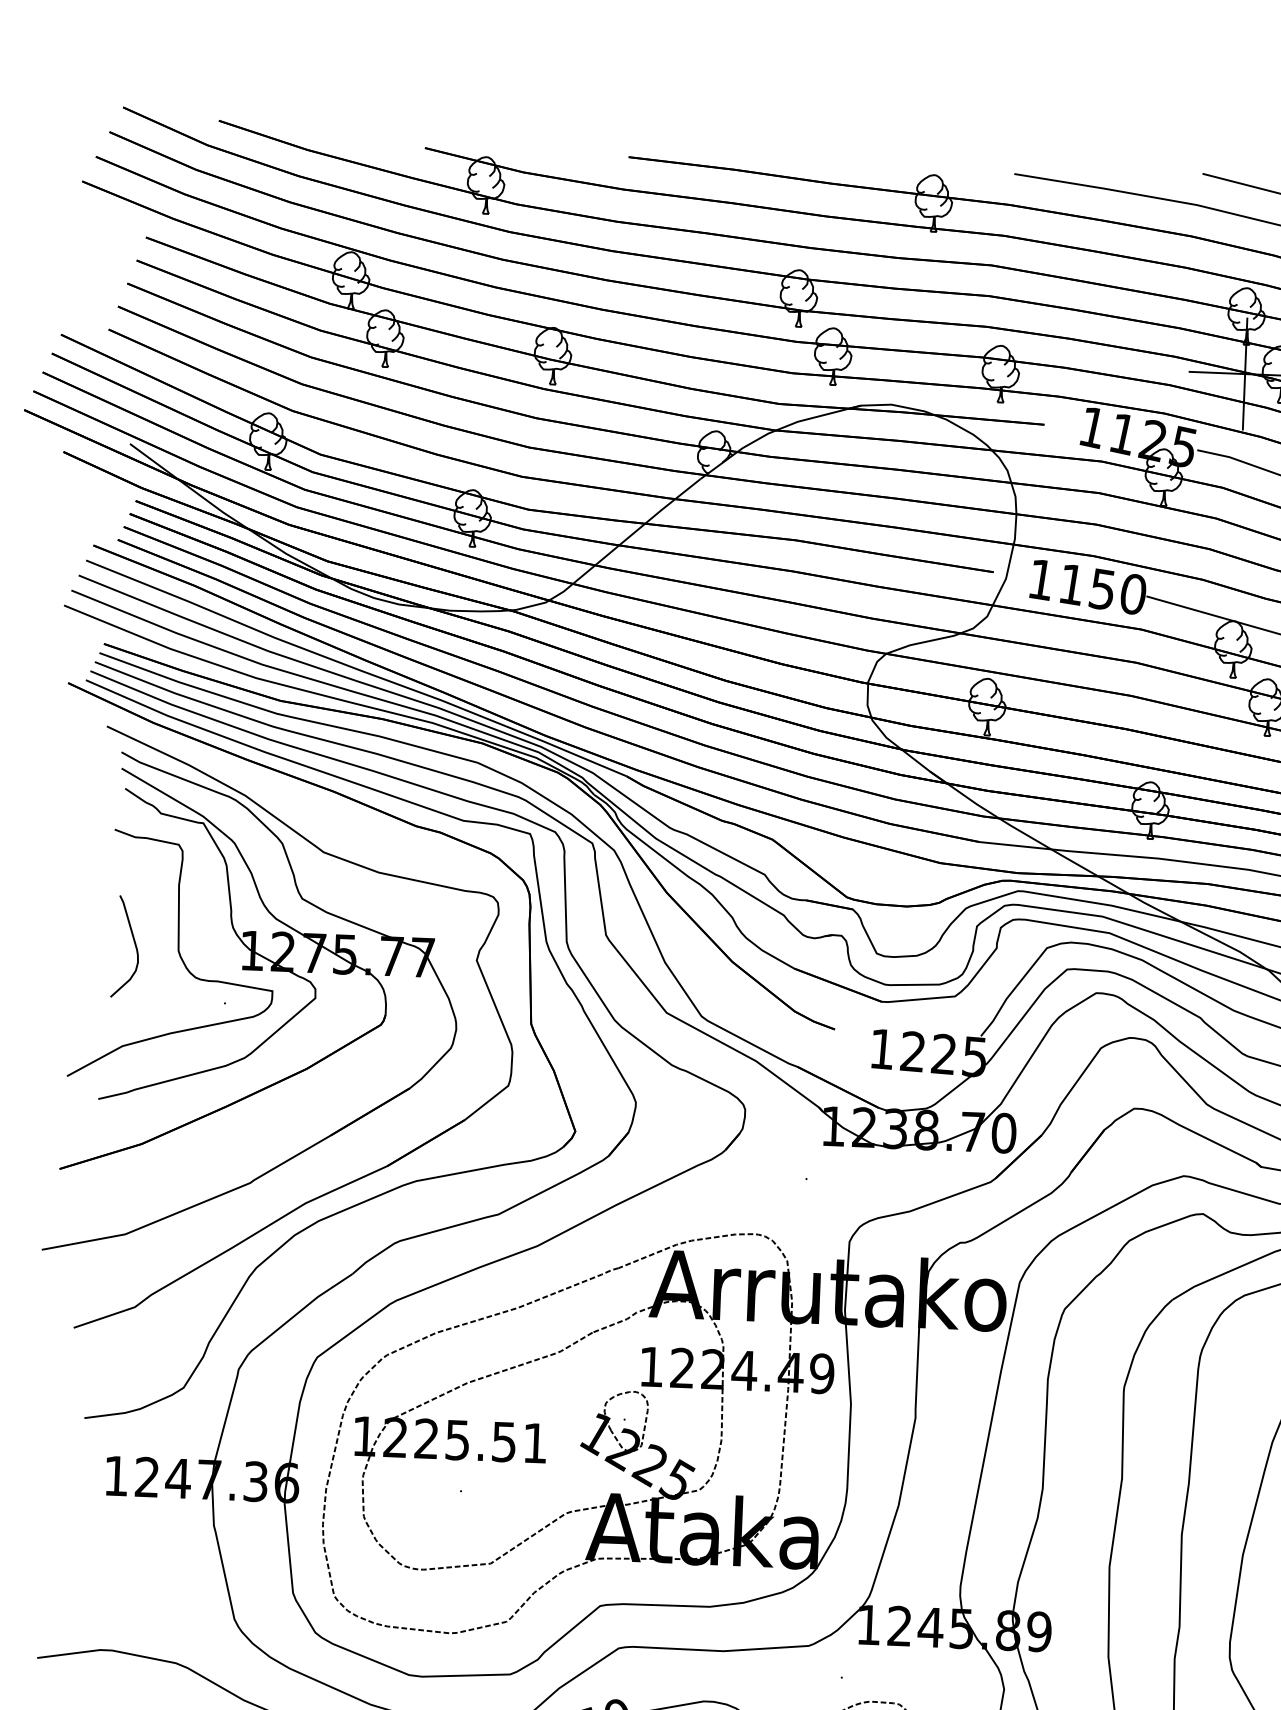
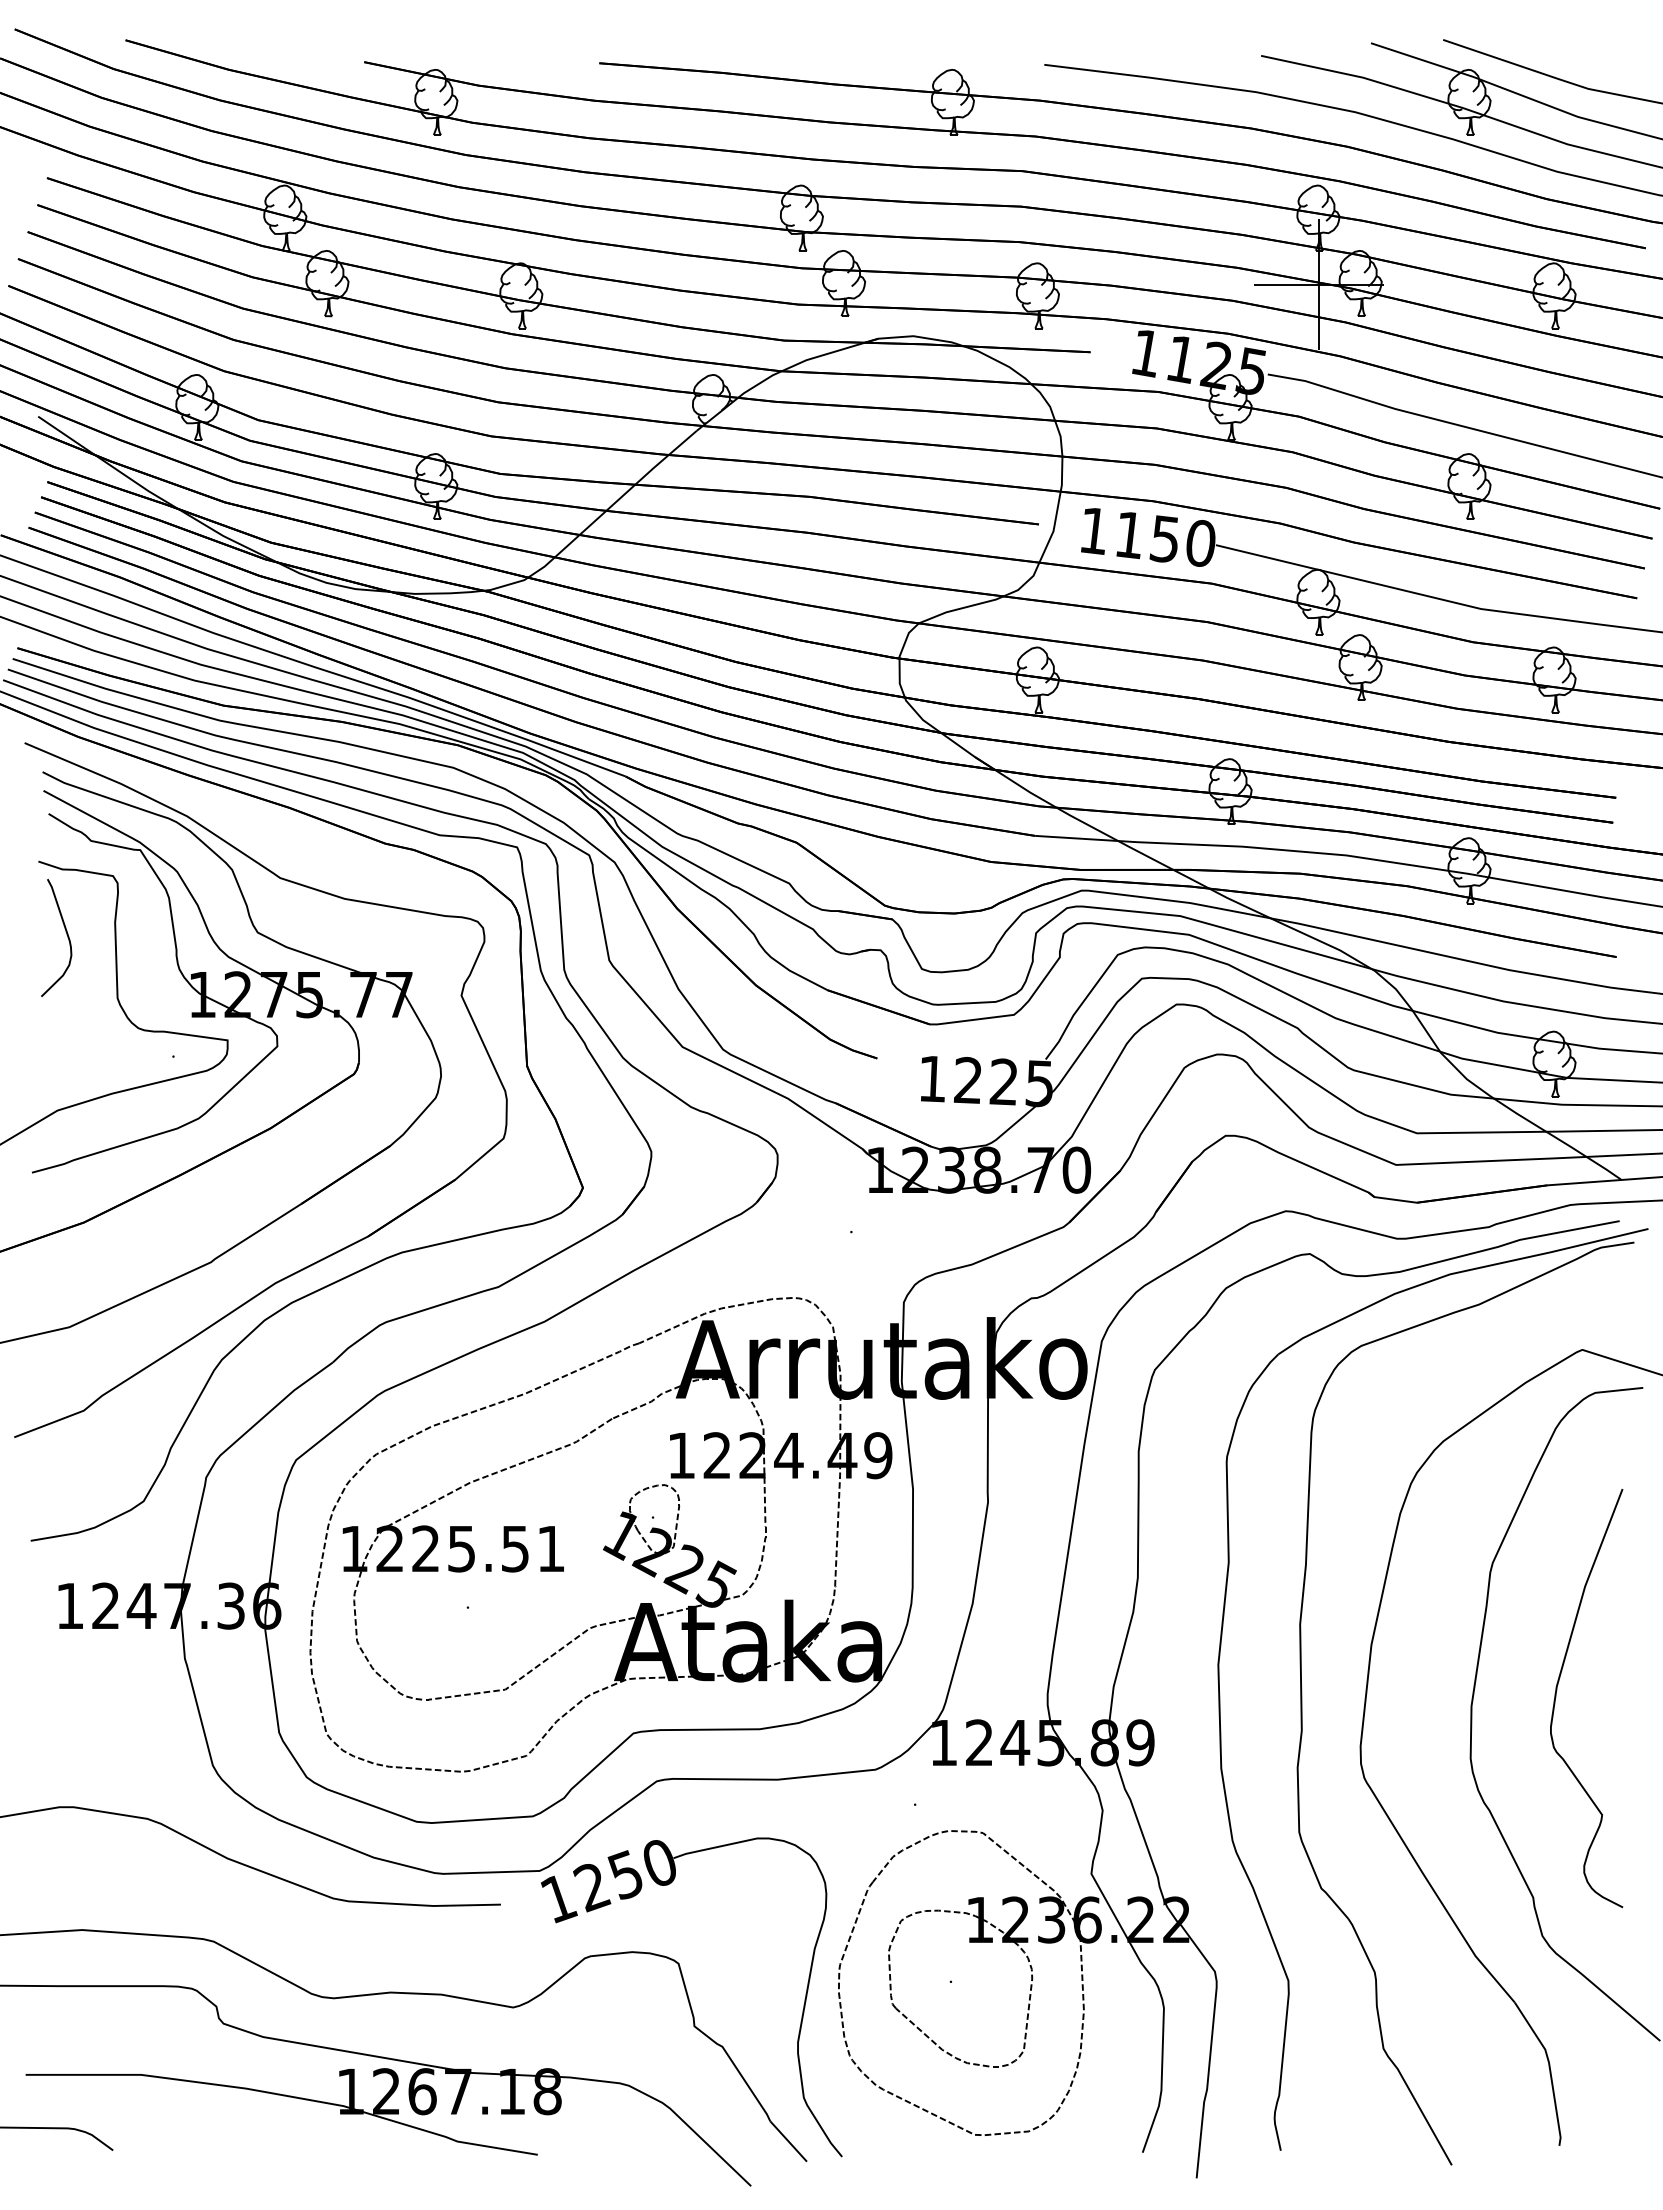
curve: (134, 944) -> (66, 934), moved

